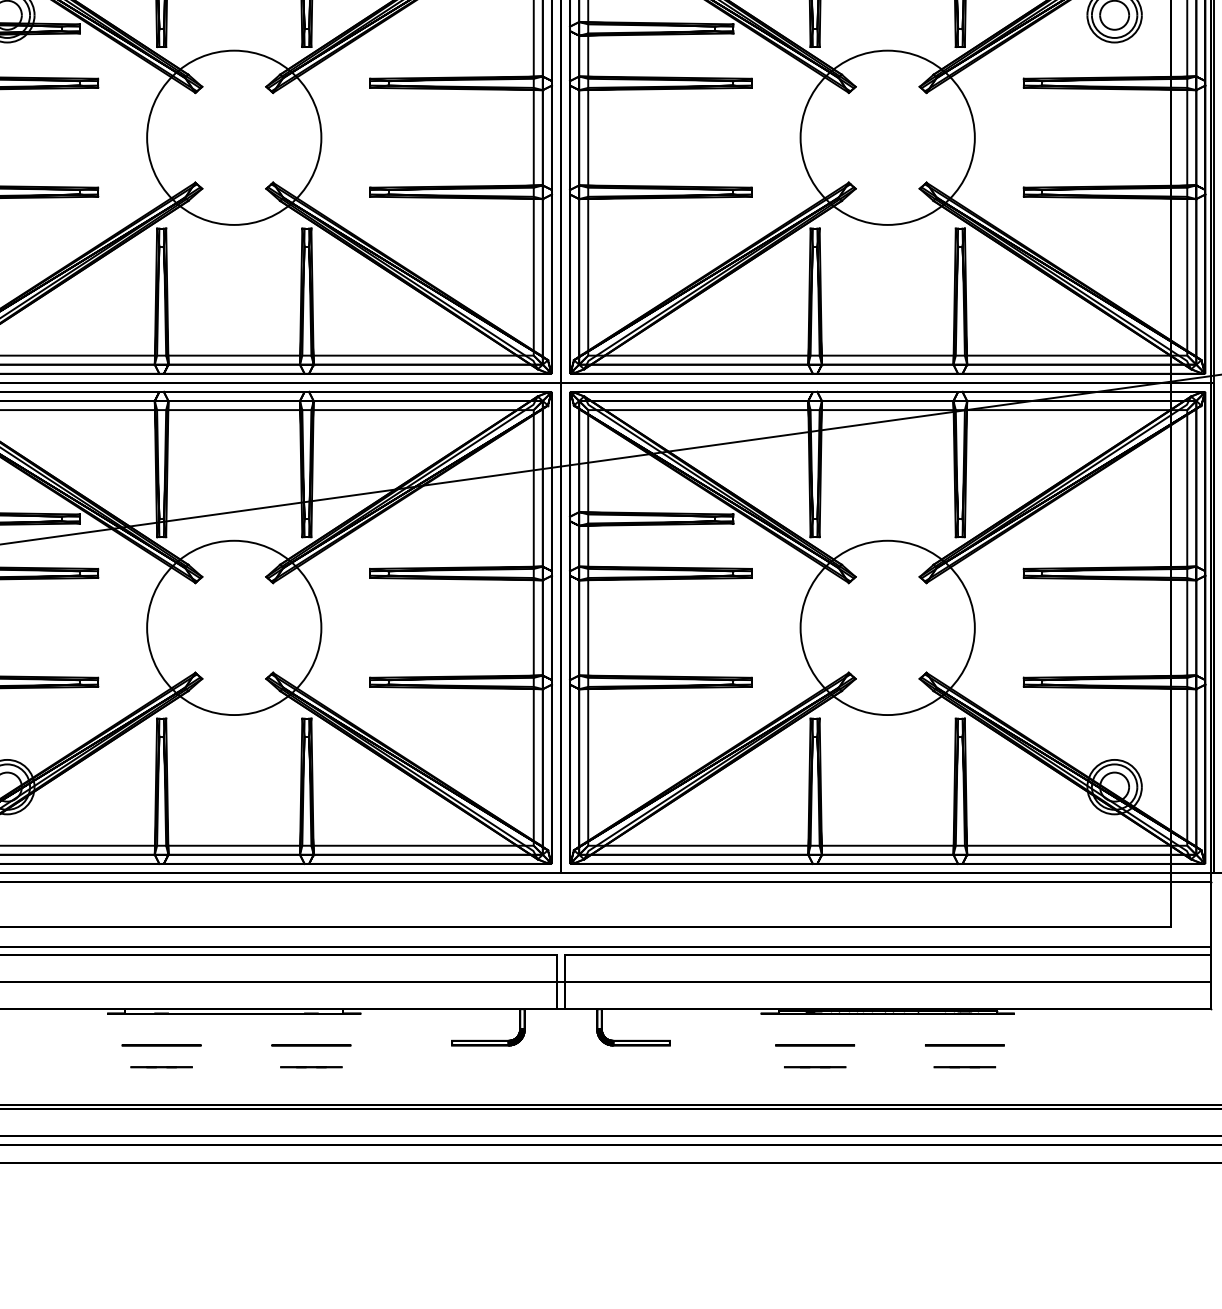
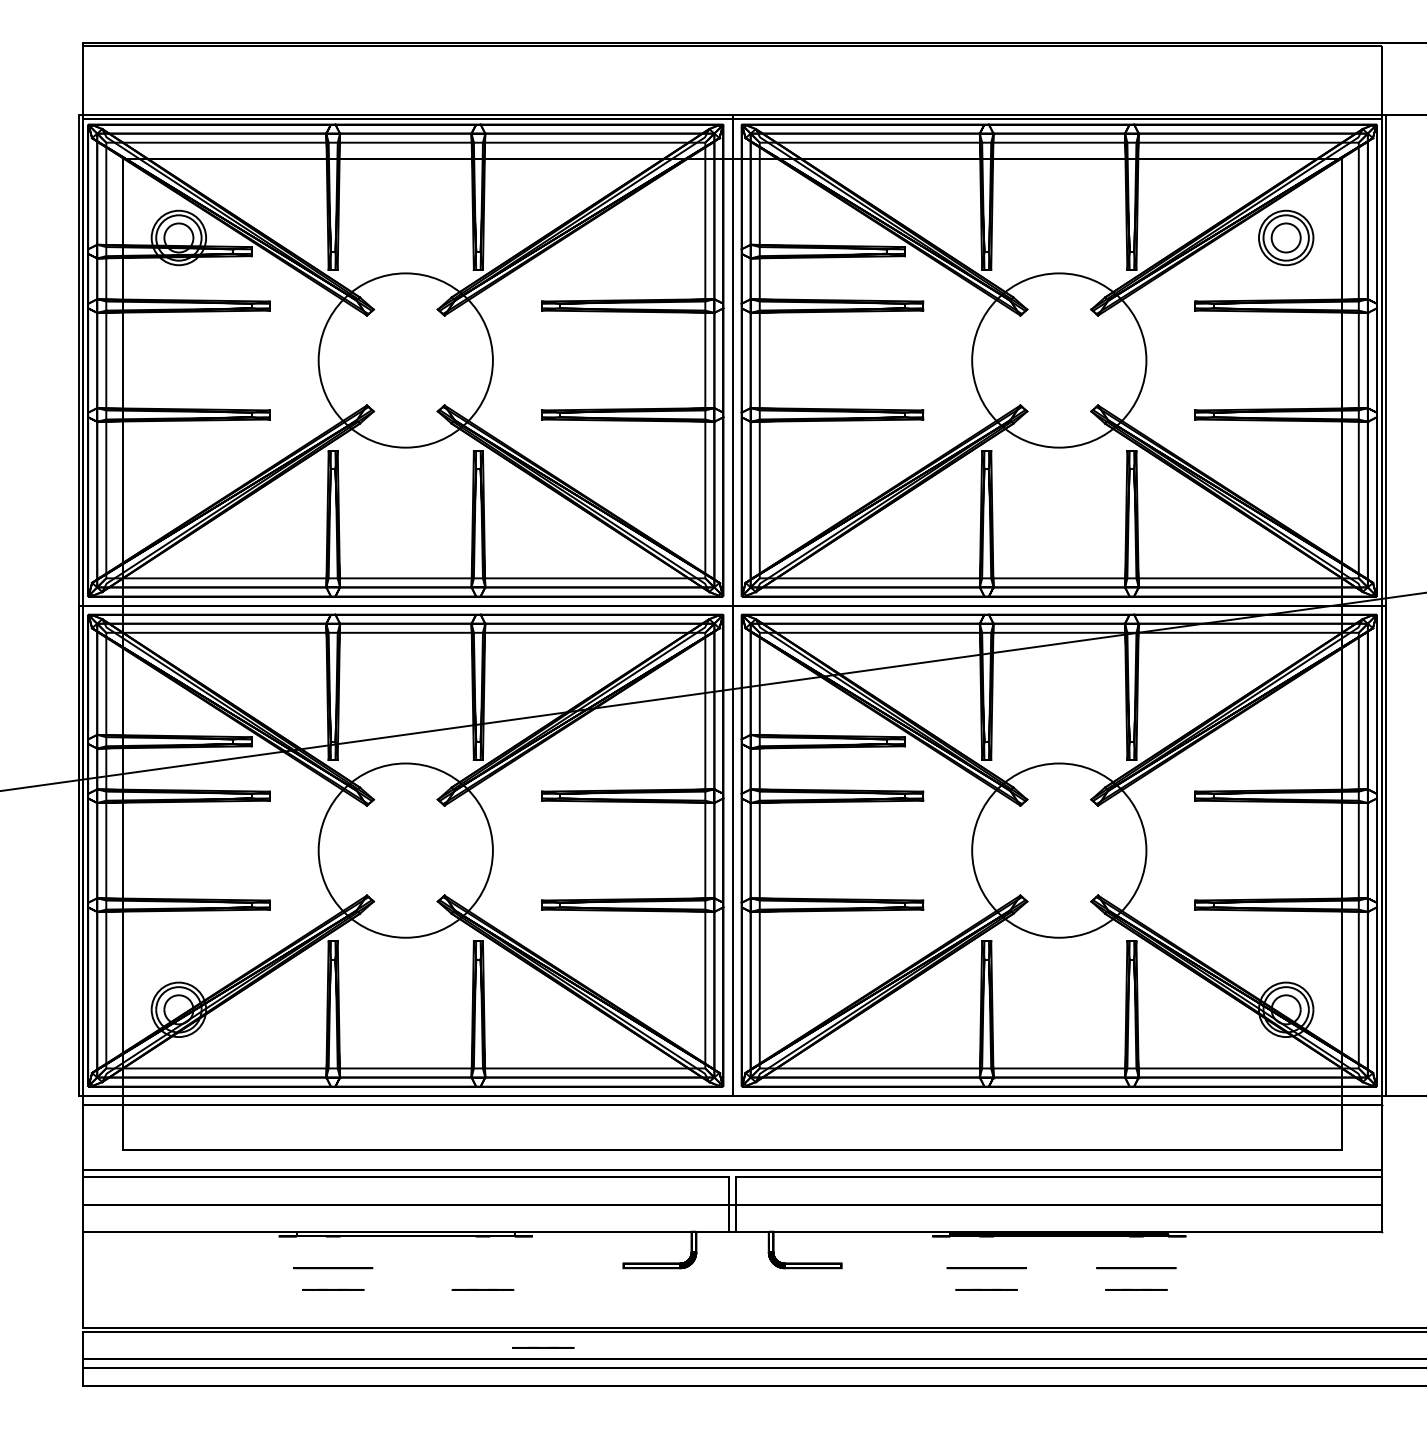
circle: (310, 1045) -> (482, 1268), removed
line: (371, 1124) -> (543, 1347), added

